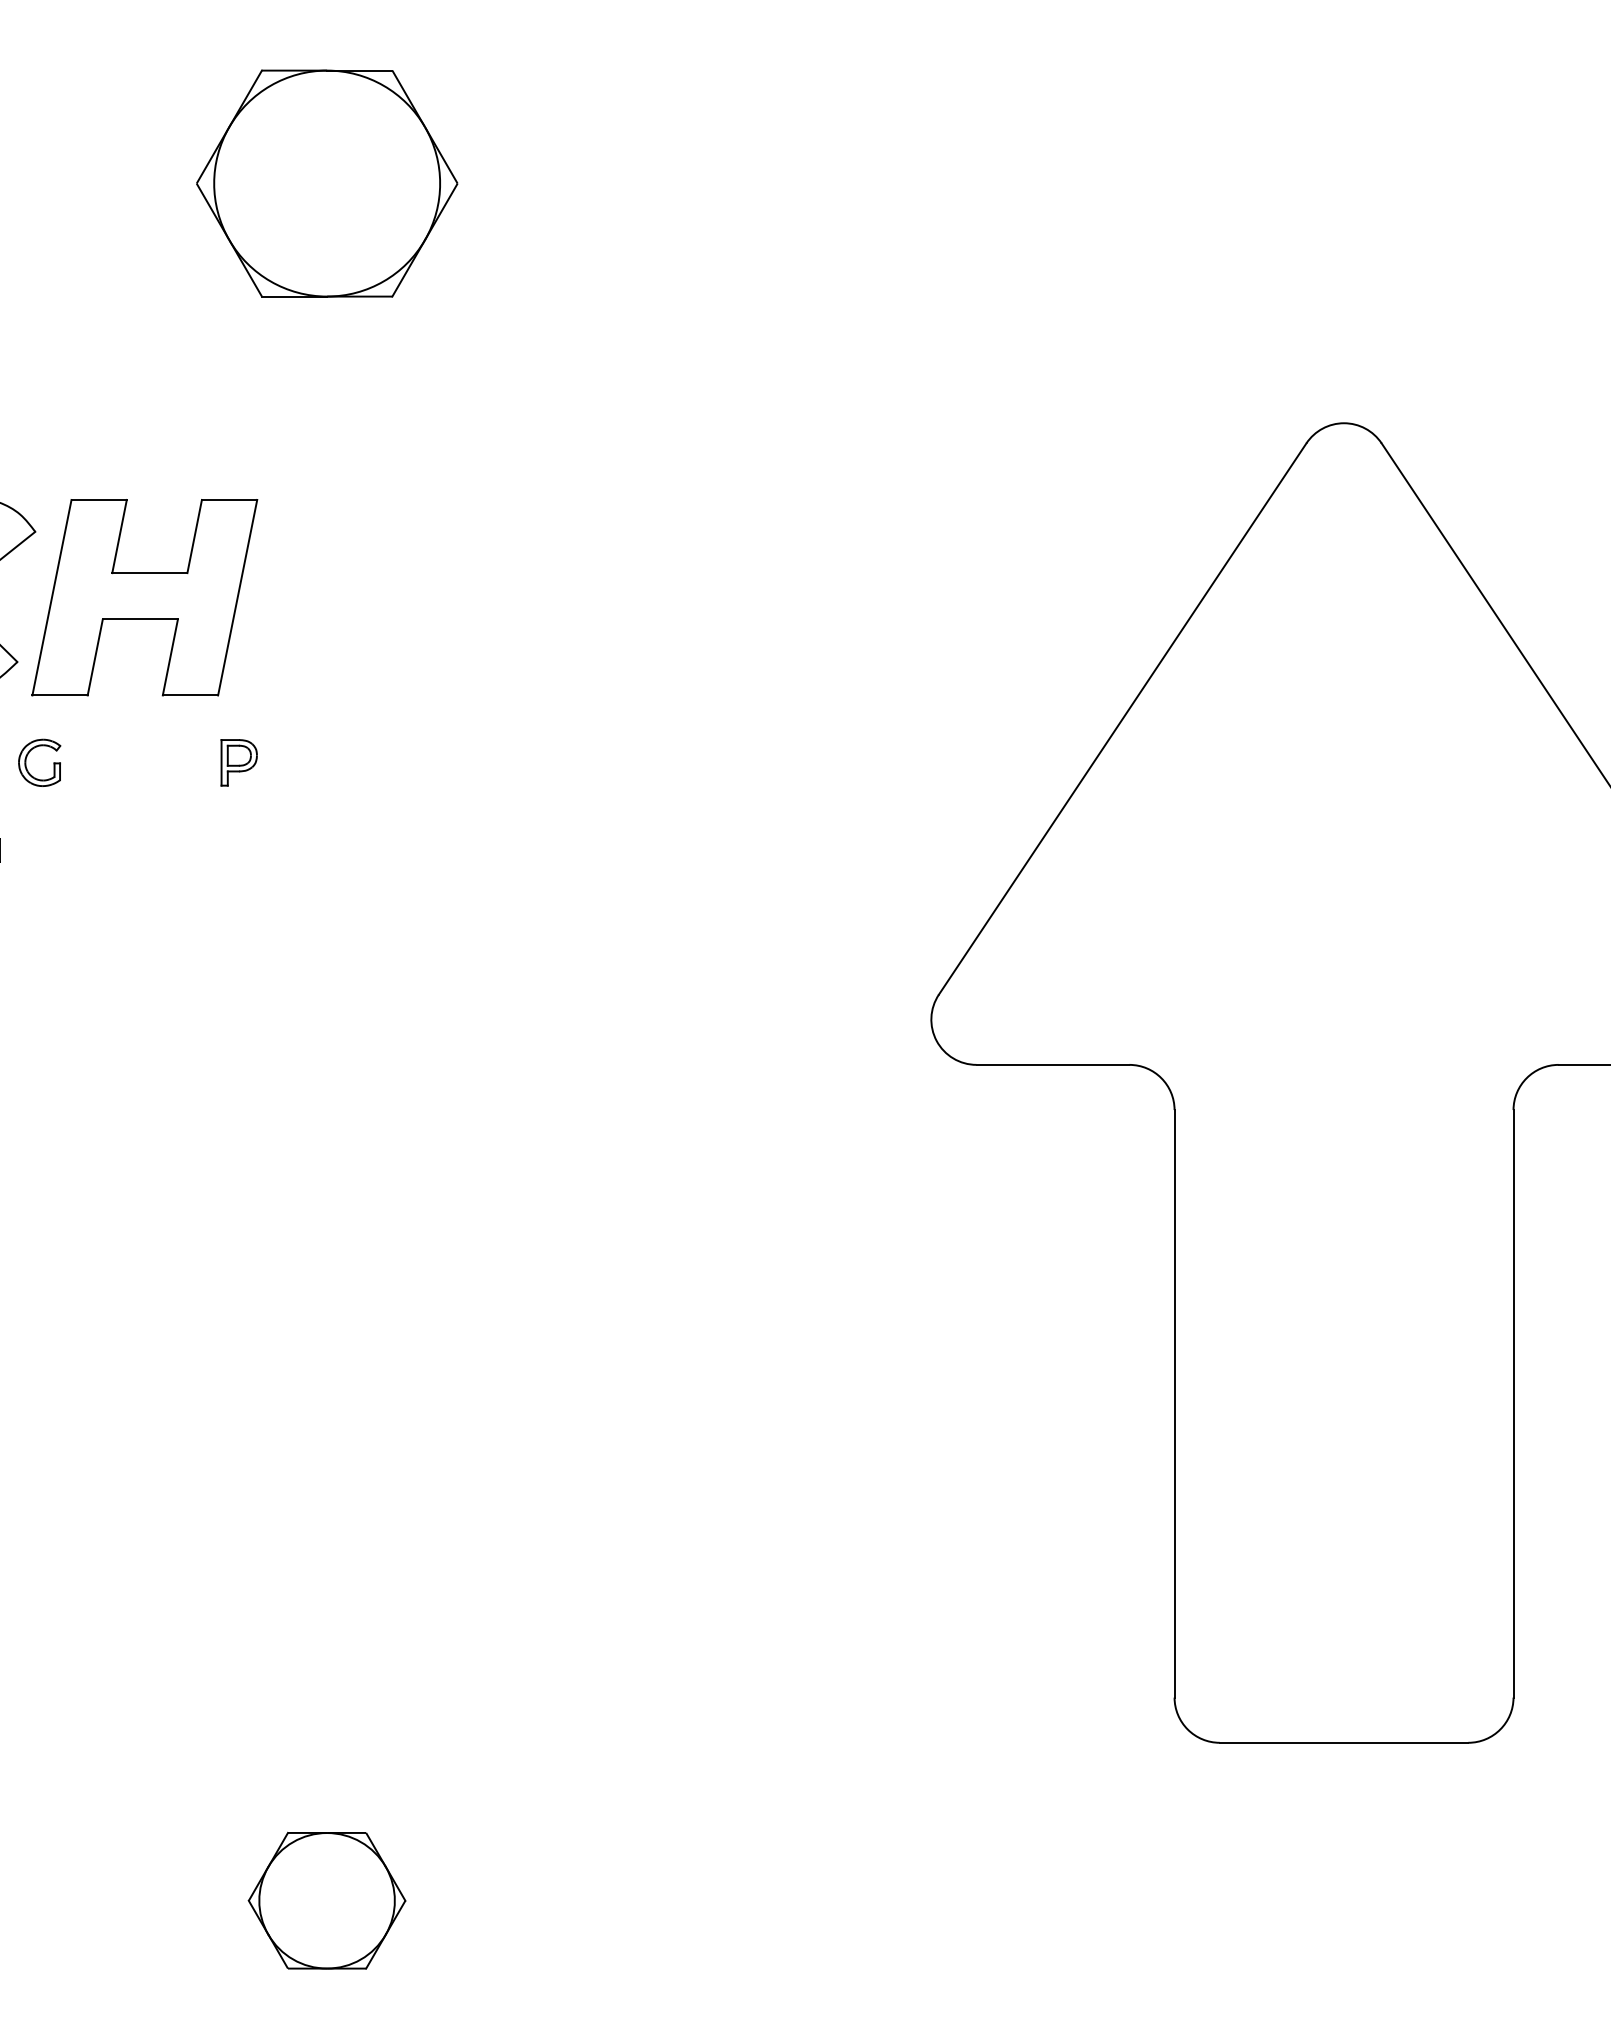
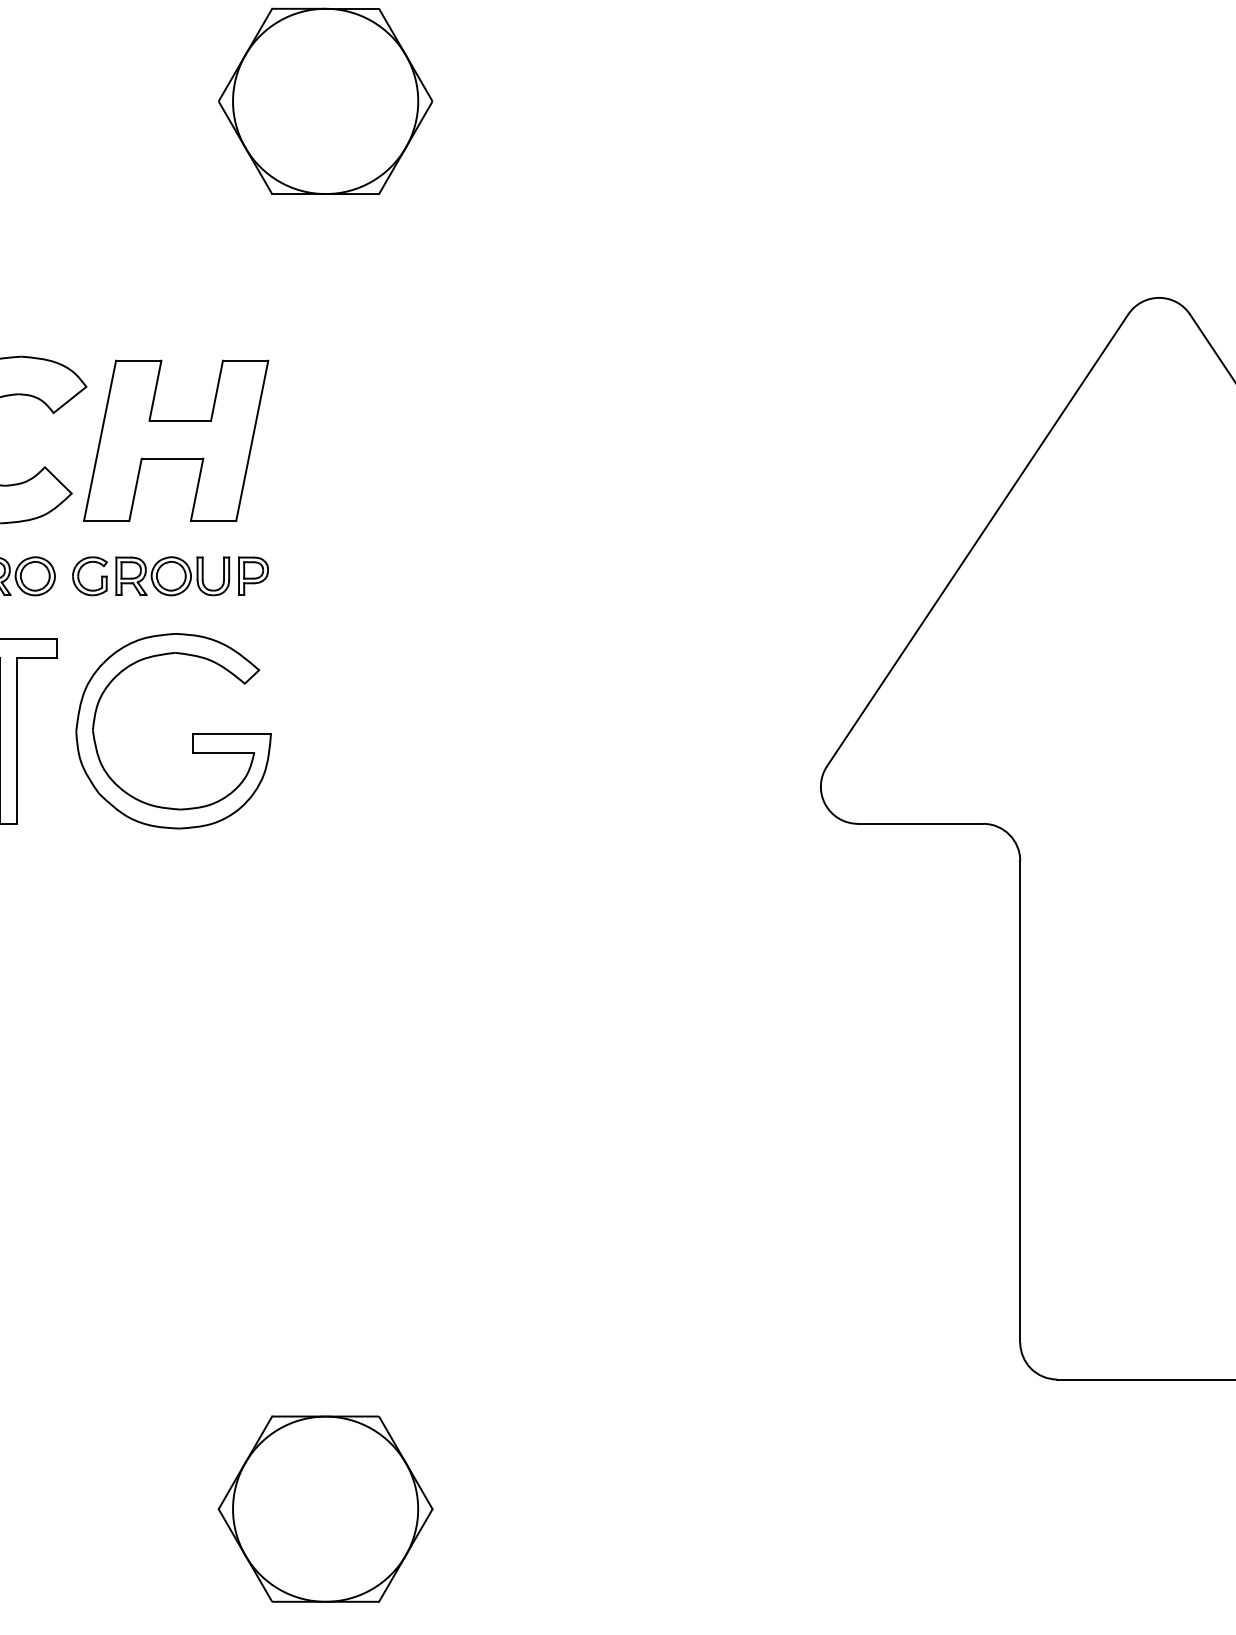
part: (140, 762) -> (172, 575), added
part: (164, 954) -> (192, 733), added
part: (326, 1900) -> (325, 1508), size x1.67

